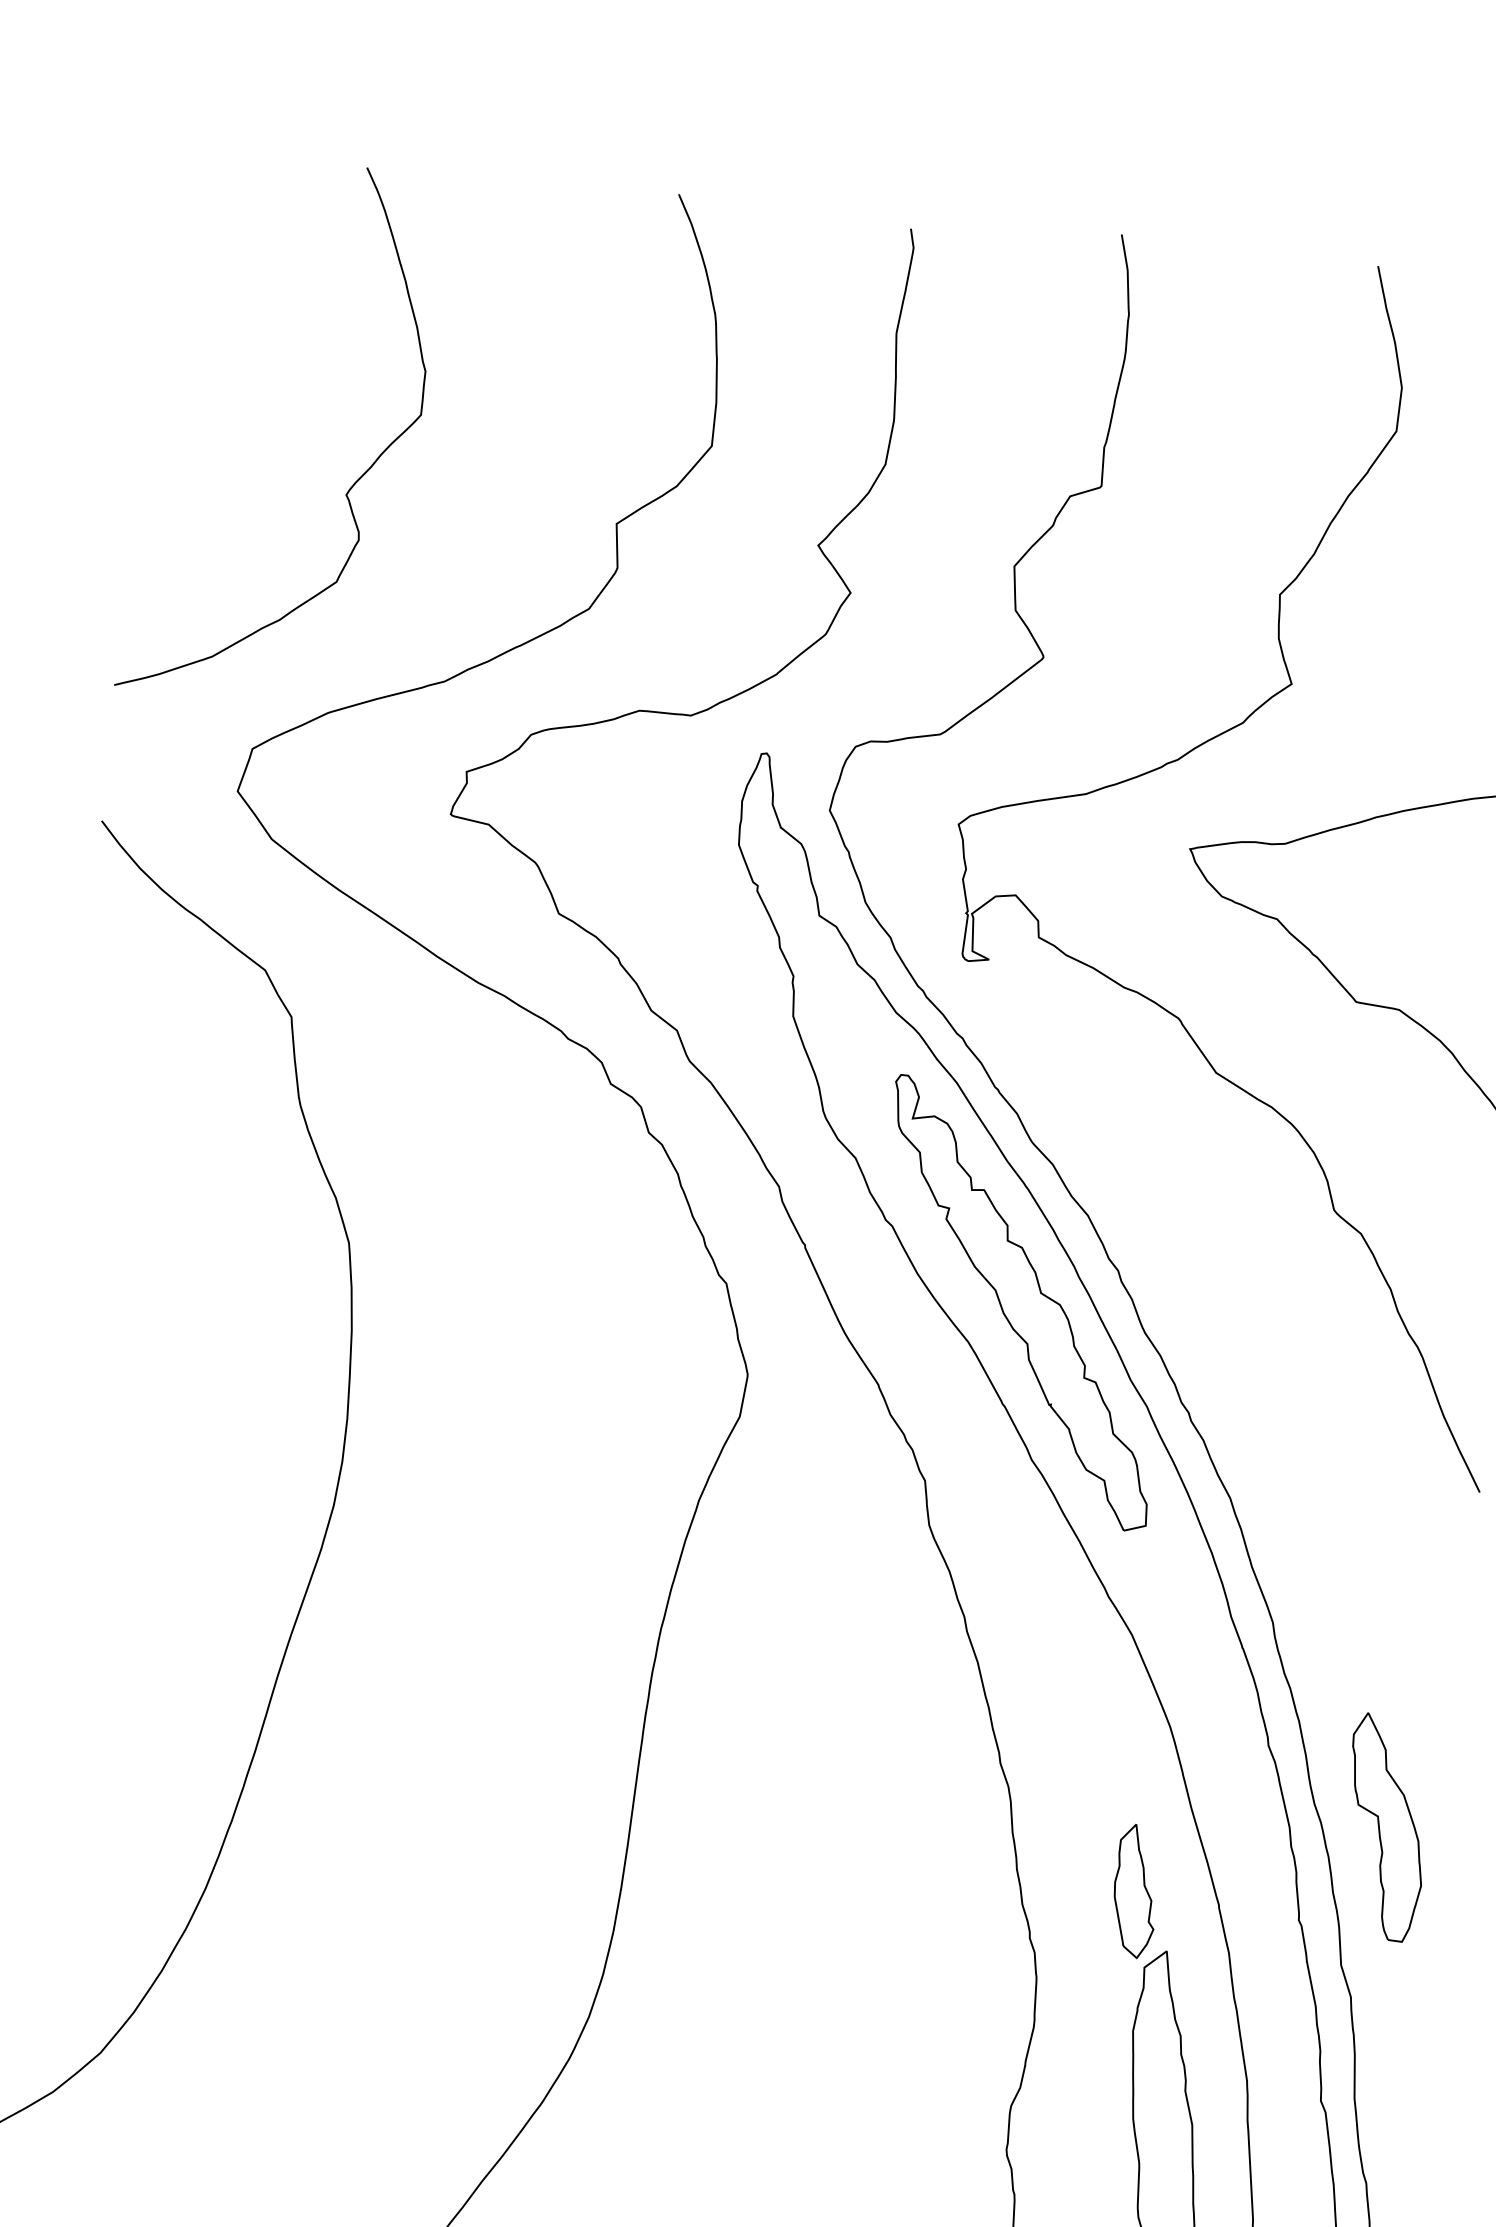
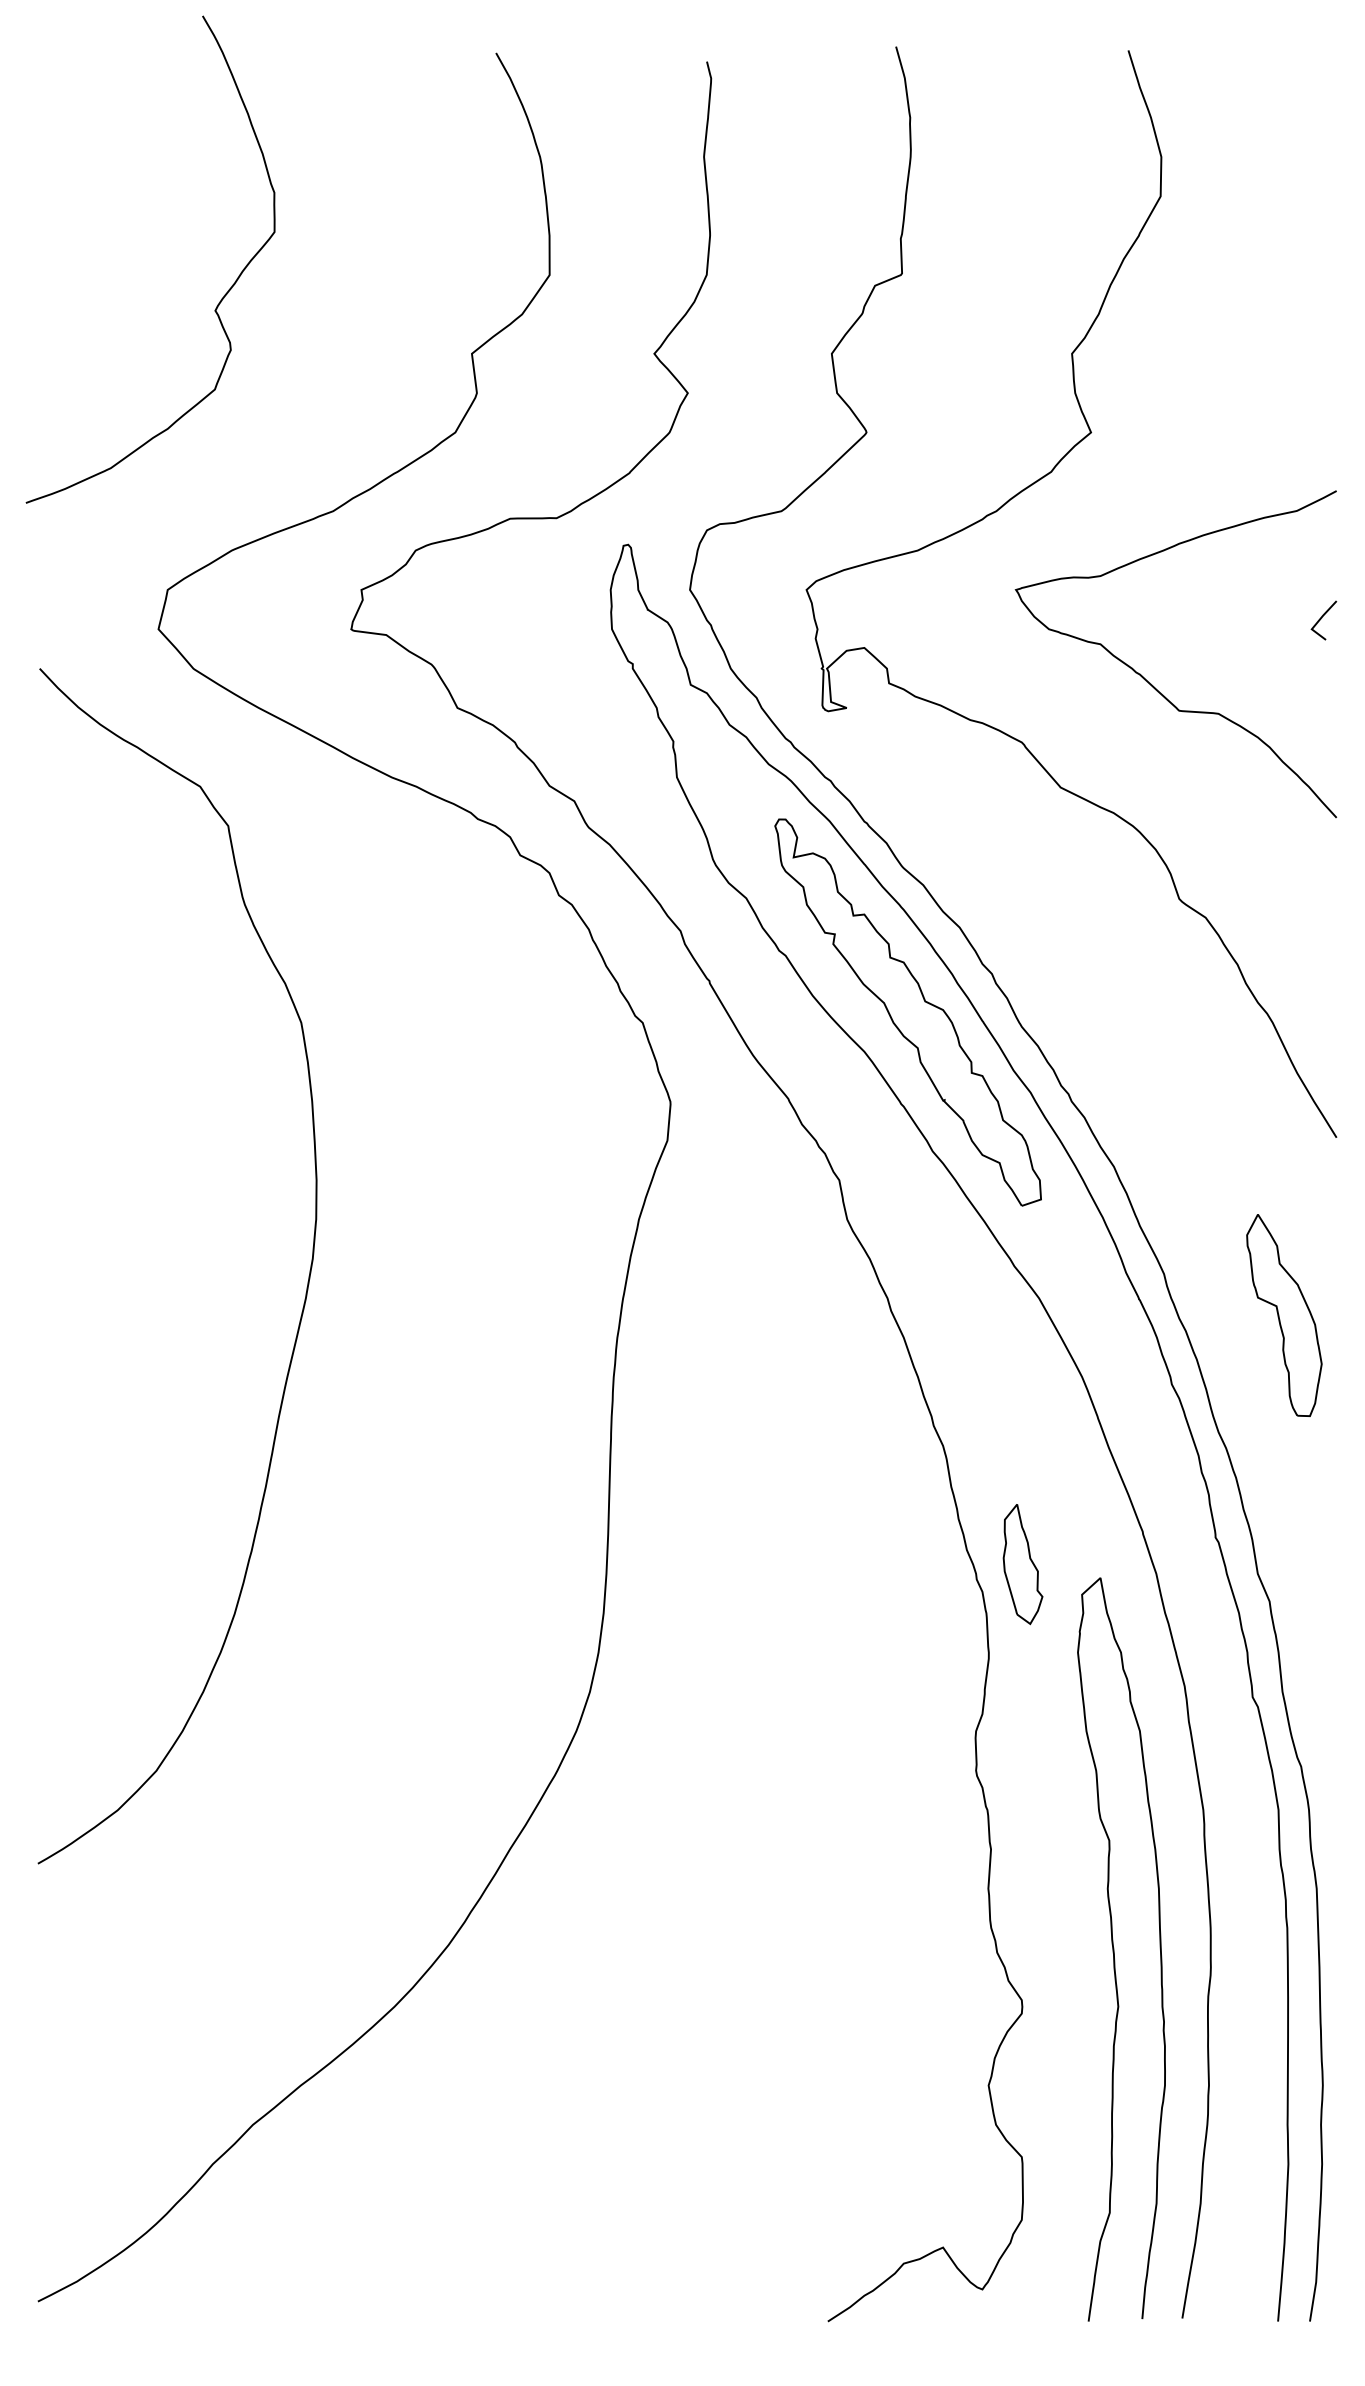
curve: (349, 488) -> (217, 304), moved
part: (1385, 1827) -> (1284, 1315), moved
part: (1135, 1891) -> (1022, 1564), moved

